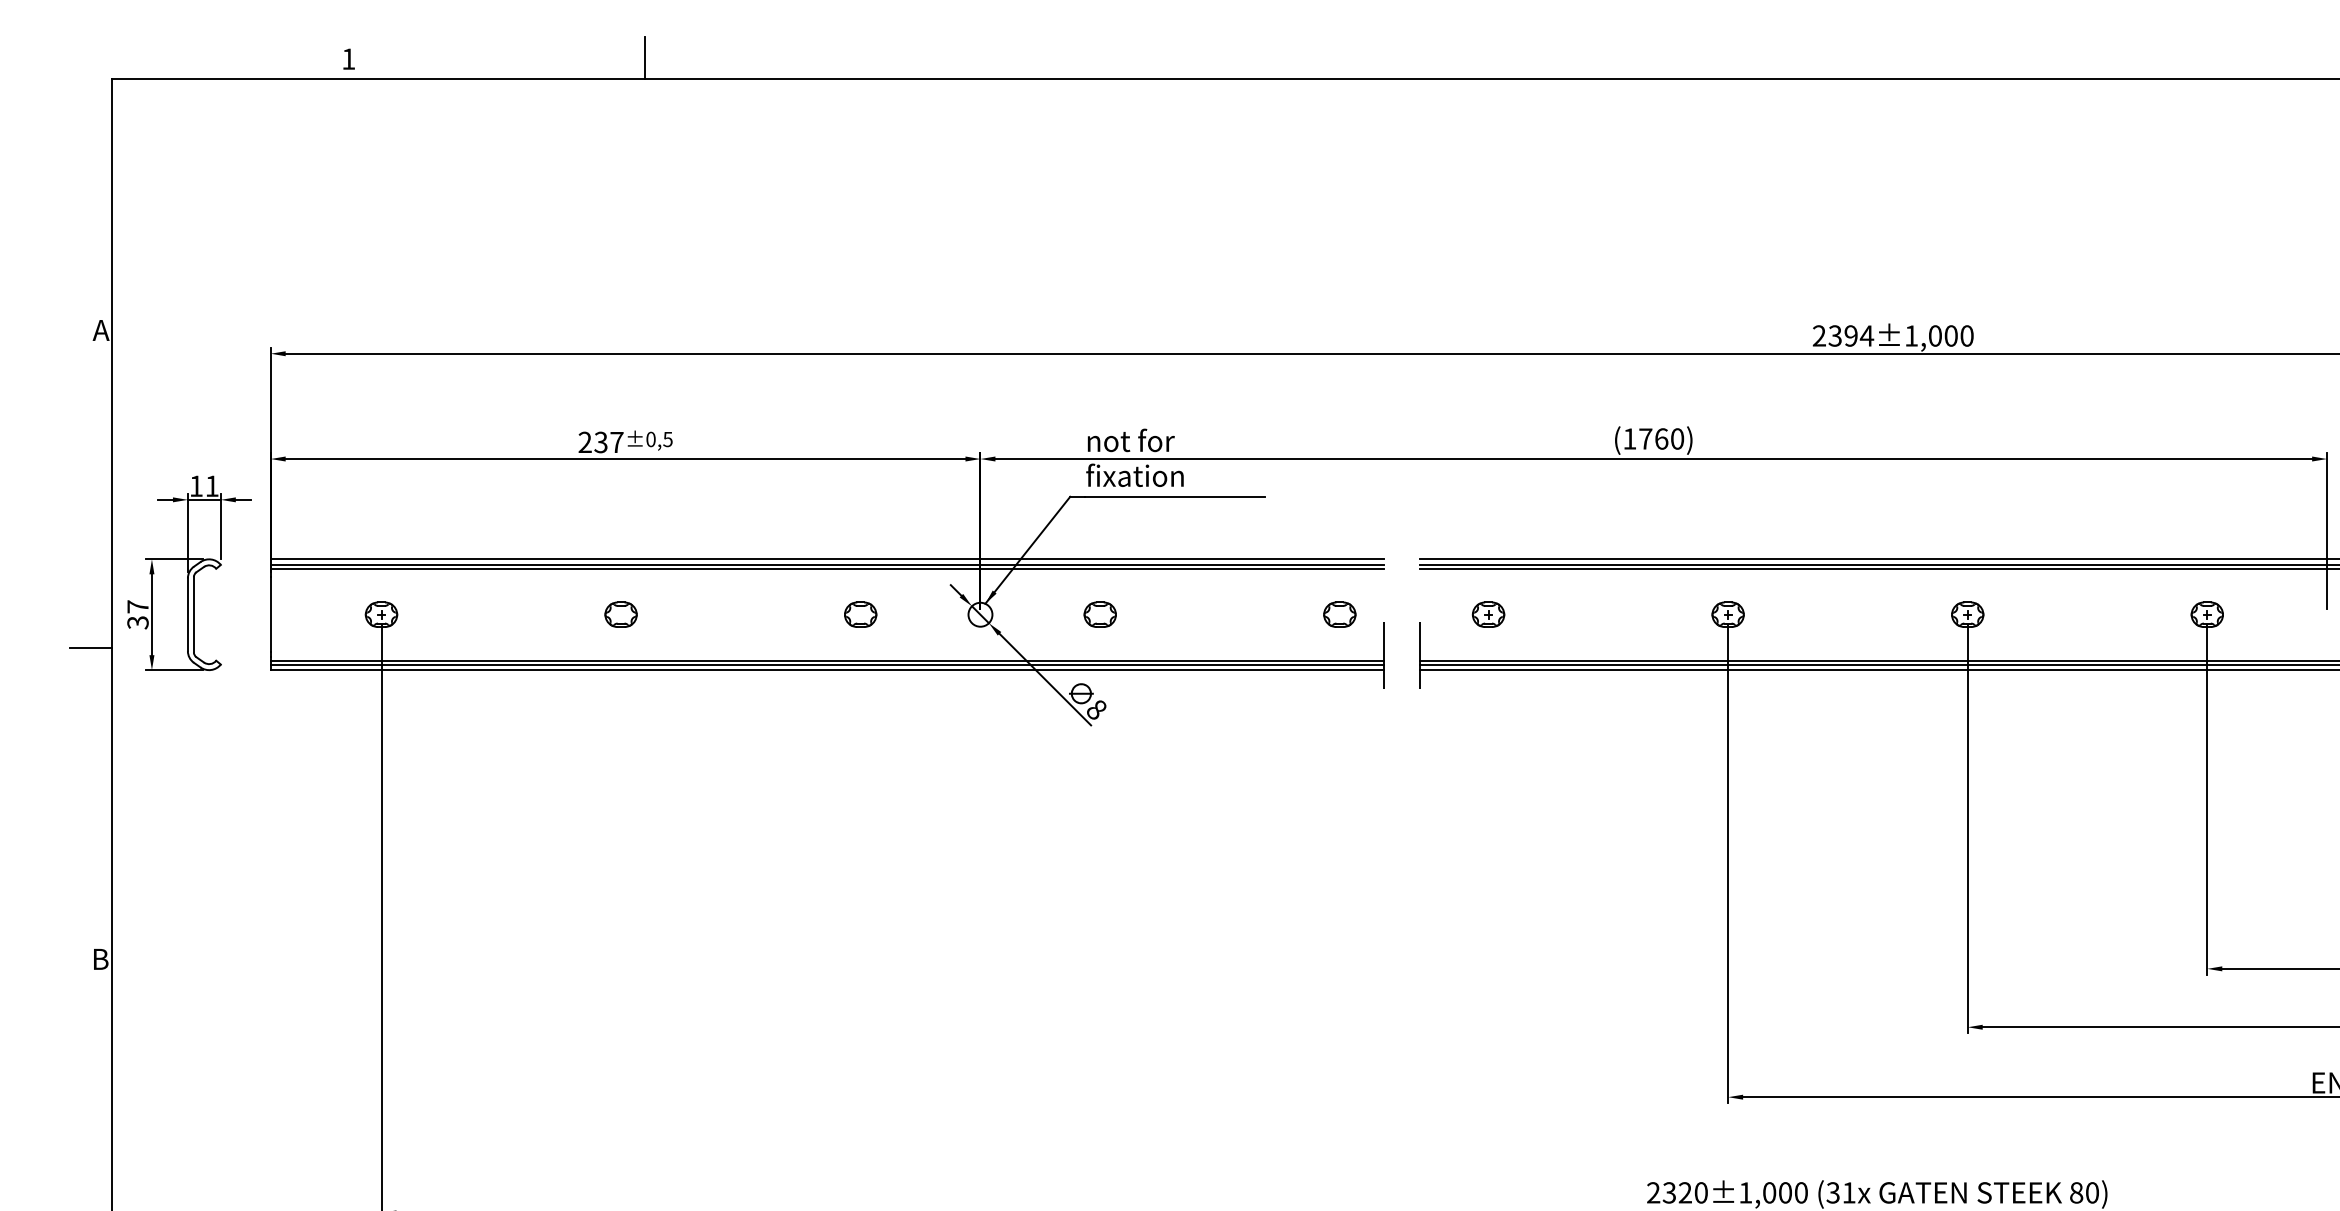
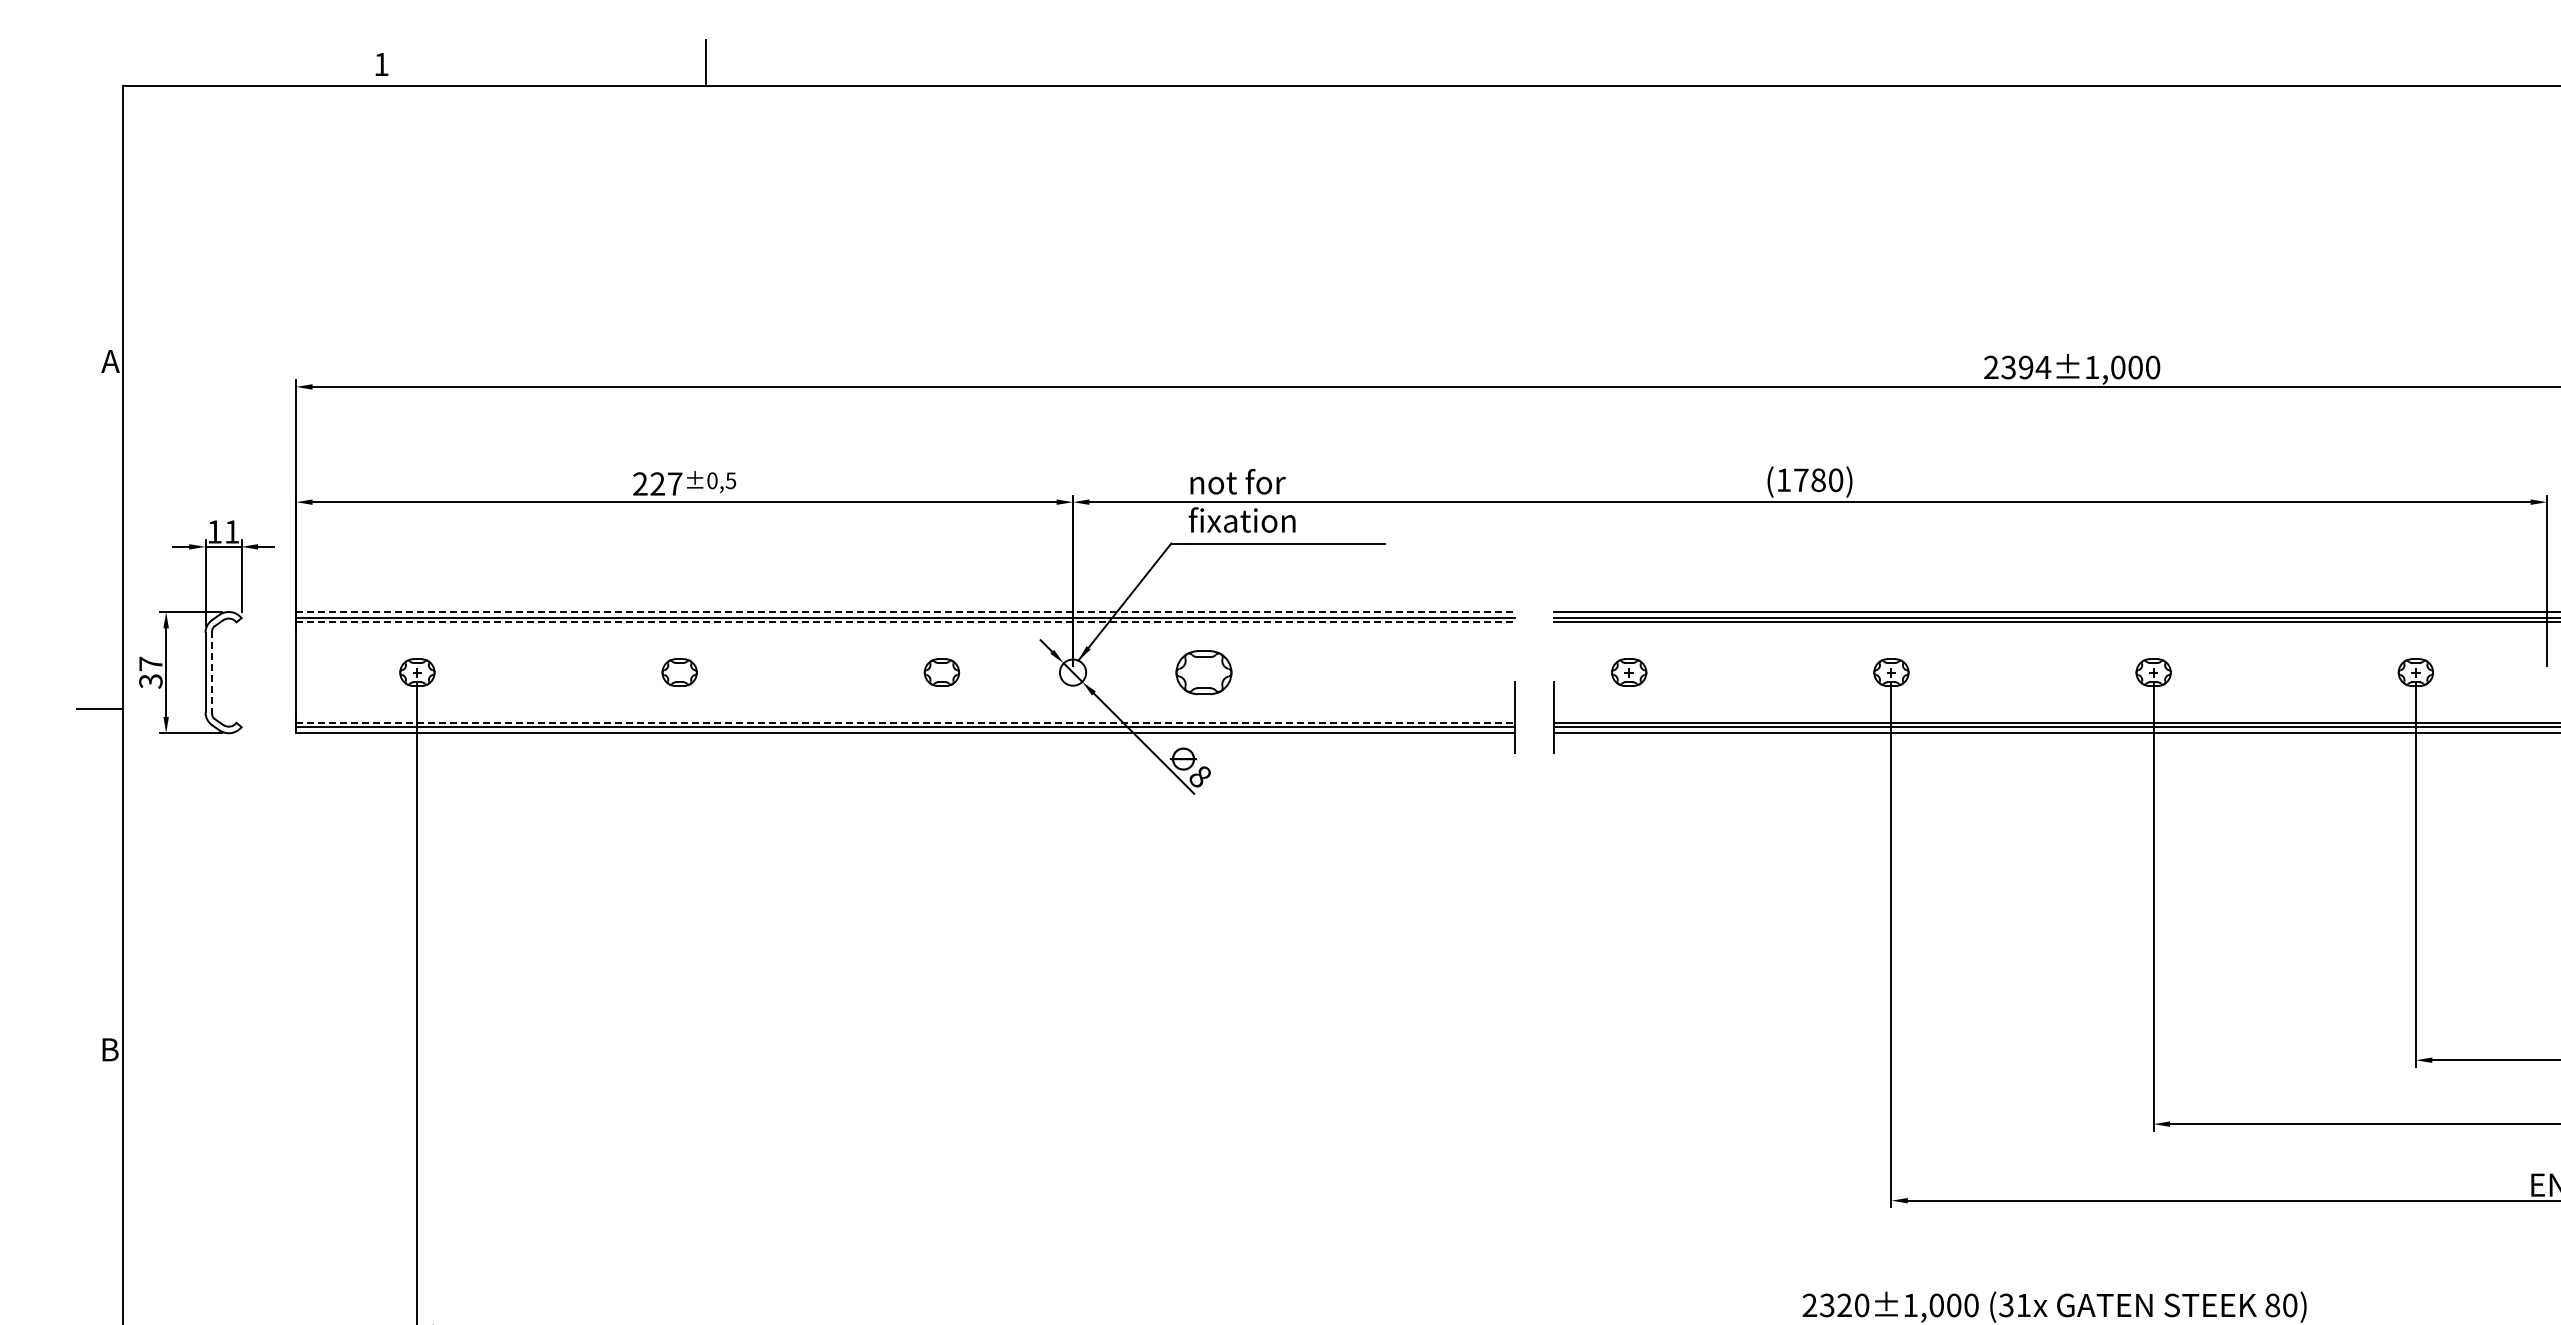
text: (1661, 438) -> (1818, 479), (1760) -> (1780)
text: (600, 441) -> (657, 483), 237 -> 227
line: (827, 558) -> (905, 611), solid -> dashed
line: (827, 568) -> (905, 622), solid -> dashed
part: (1100, 614) -> (1204, 672), size x1.6
part: (1339, 614) -> (1466, 672), removed
line: (194, 615) -> (212, 673), solid -> dashed
line: (827, 660) -> (905, 722), solid -> dashed

